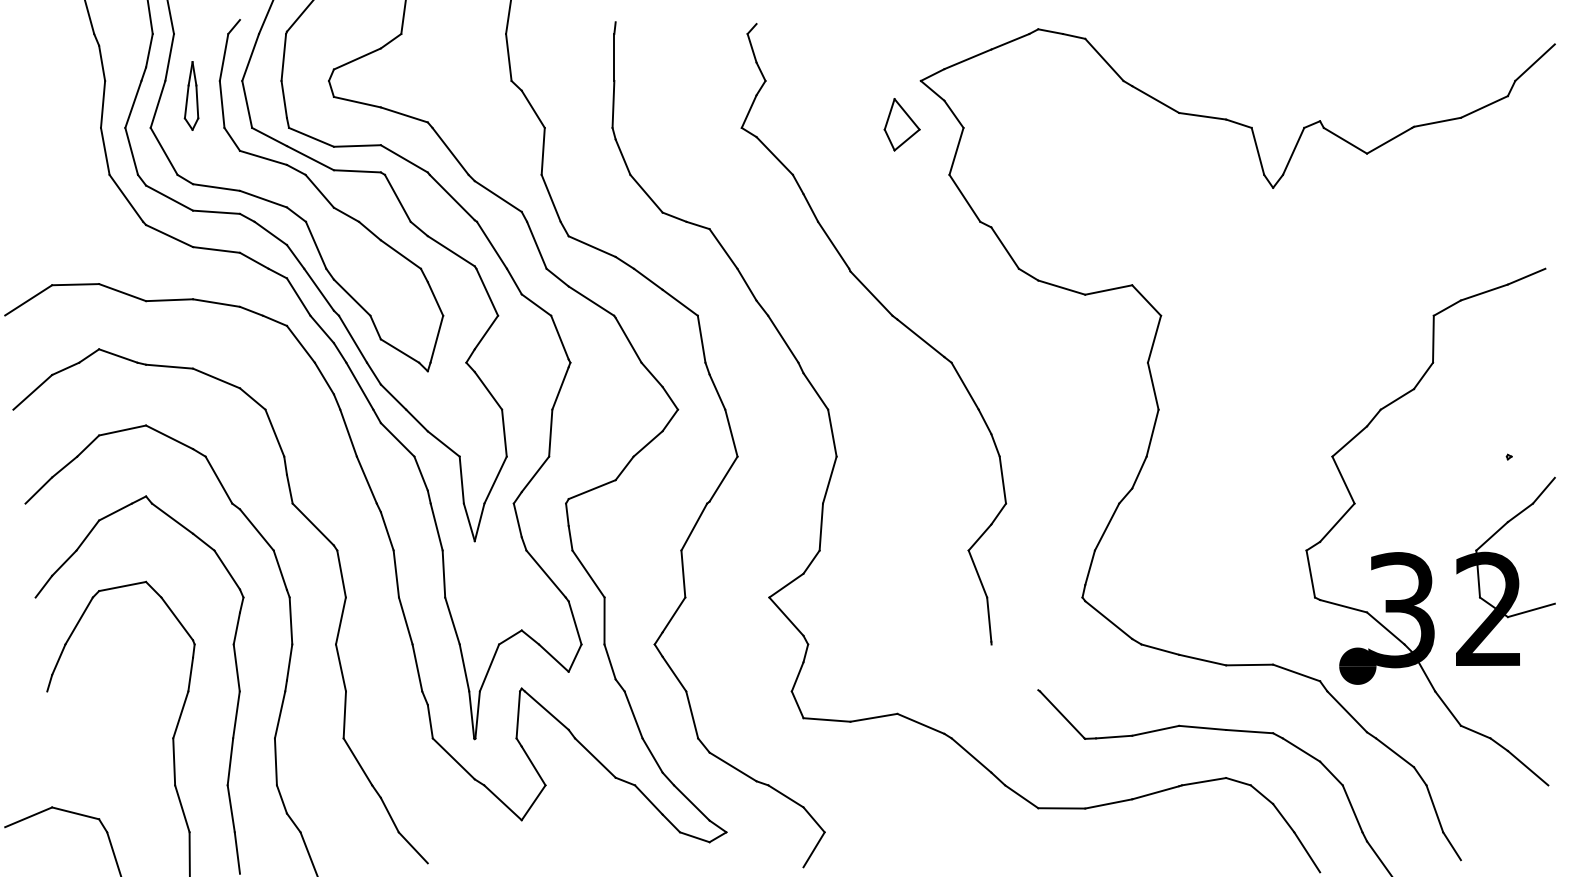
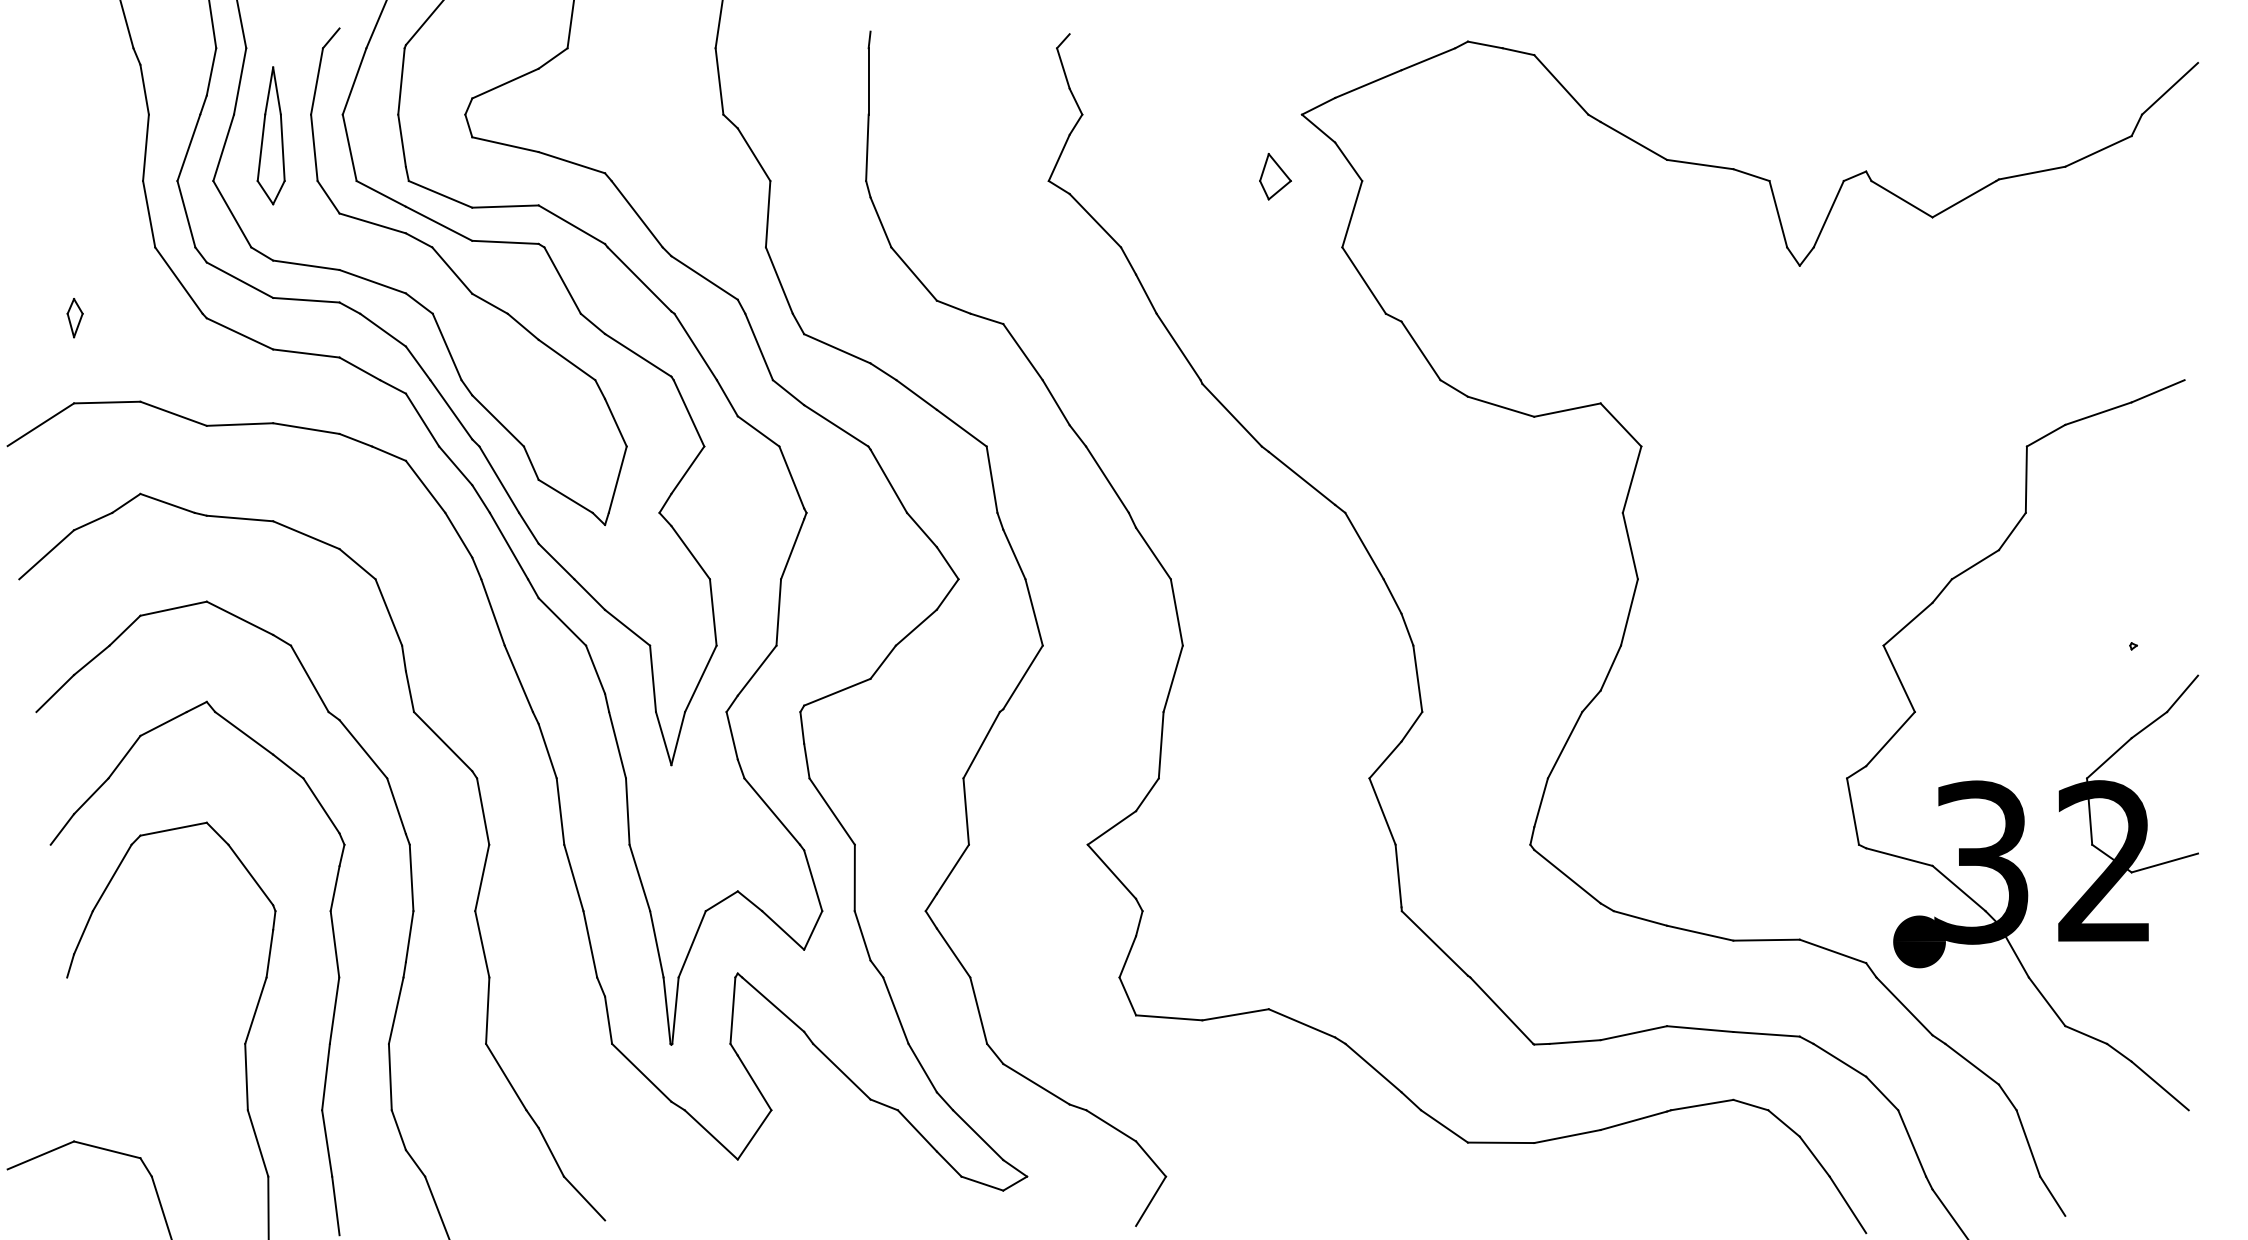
part: (191, 95) -> (270, 135), size x1.43
part: (902, 124) -> (1275, 176), size x0.62
part: (52, 225) -> (74, 318), added
line: (1014, 667) -> (1434, 943), added

